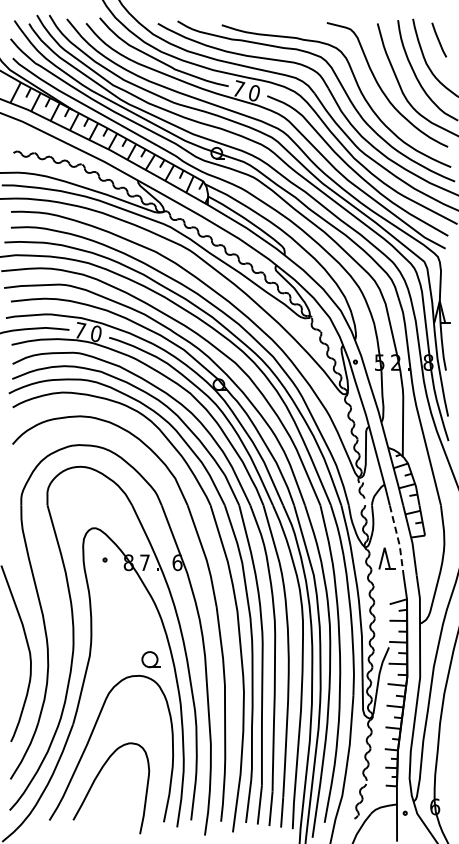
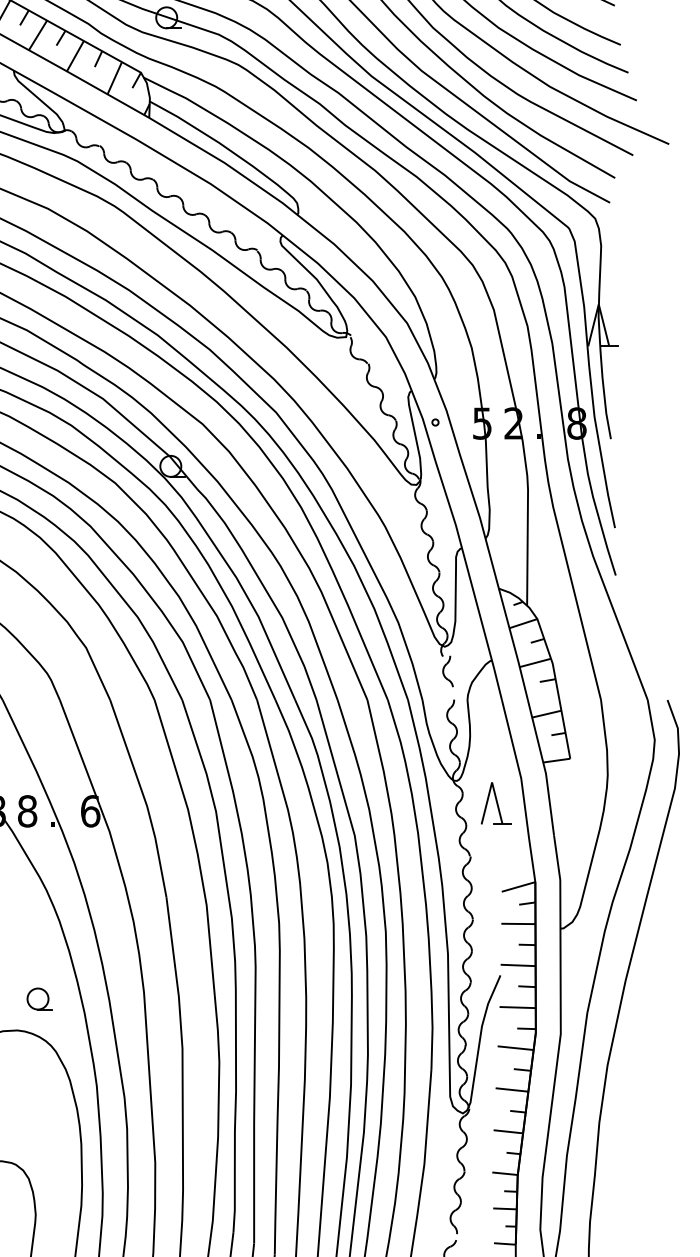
line: (398, 540) -> (518, 768), dashed -> solid
text: (144, 562) -> (26, 810), 7 -> 8
part: (151, 659) -> (40, 998), size x0.71

